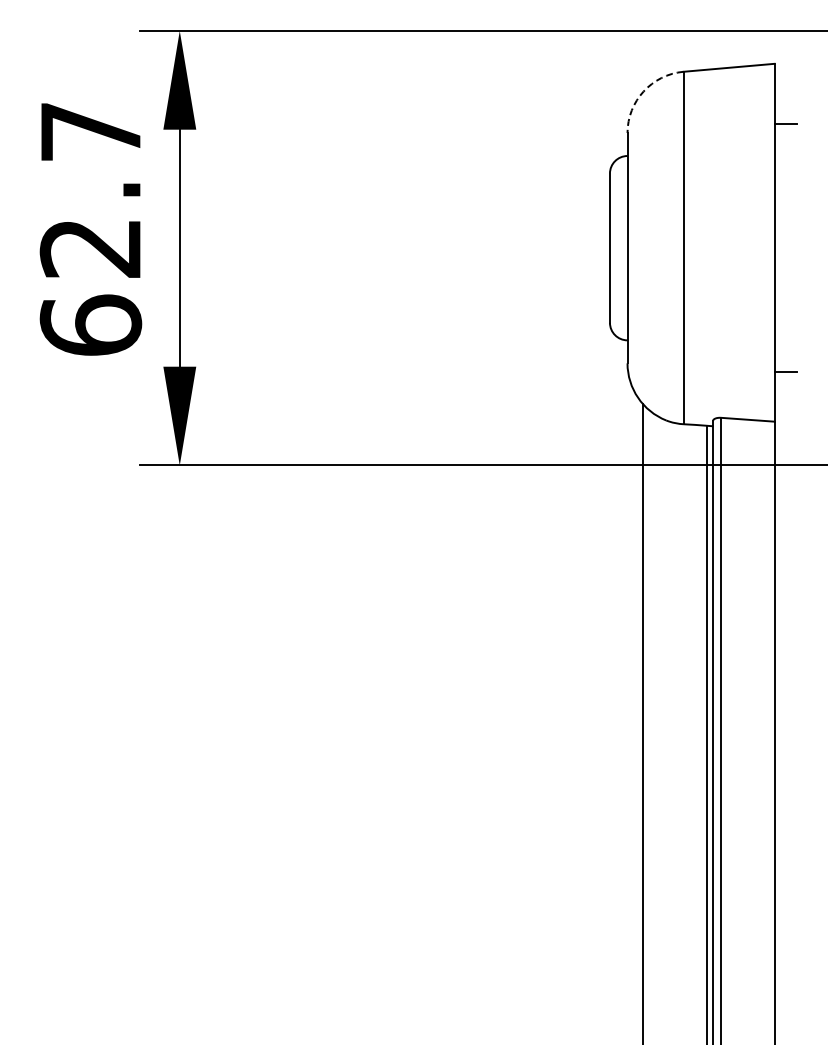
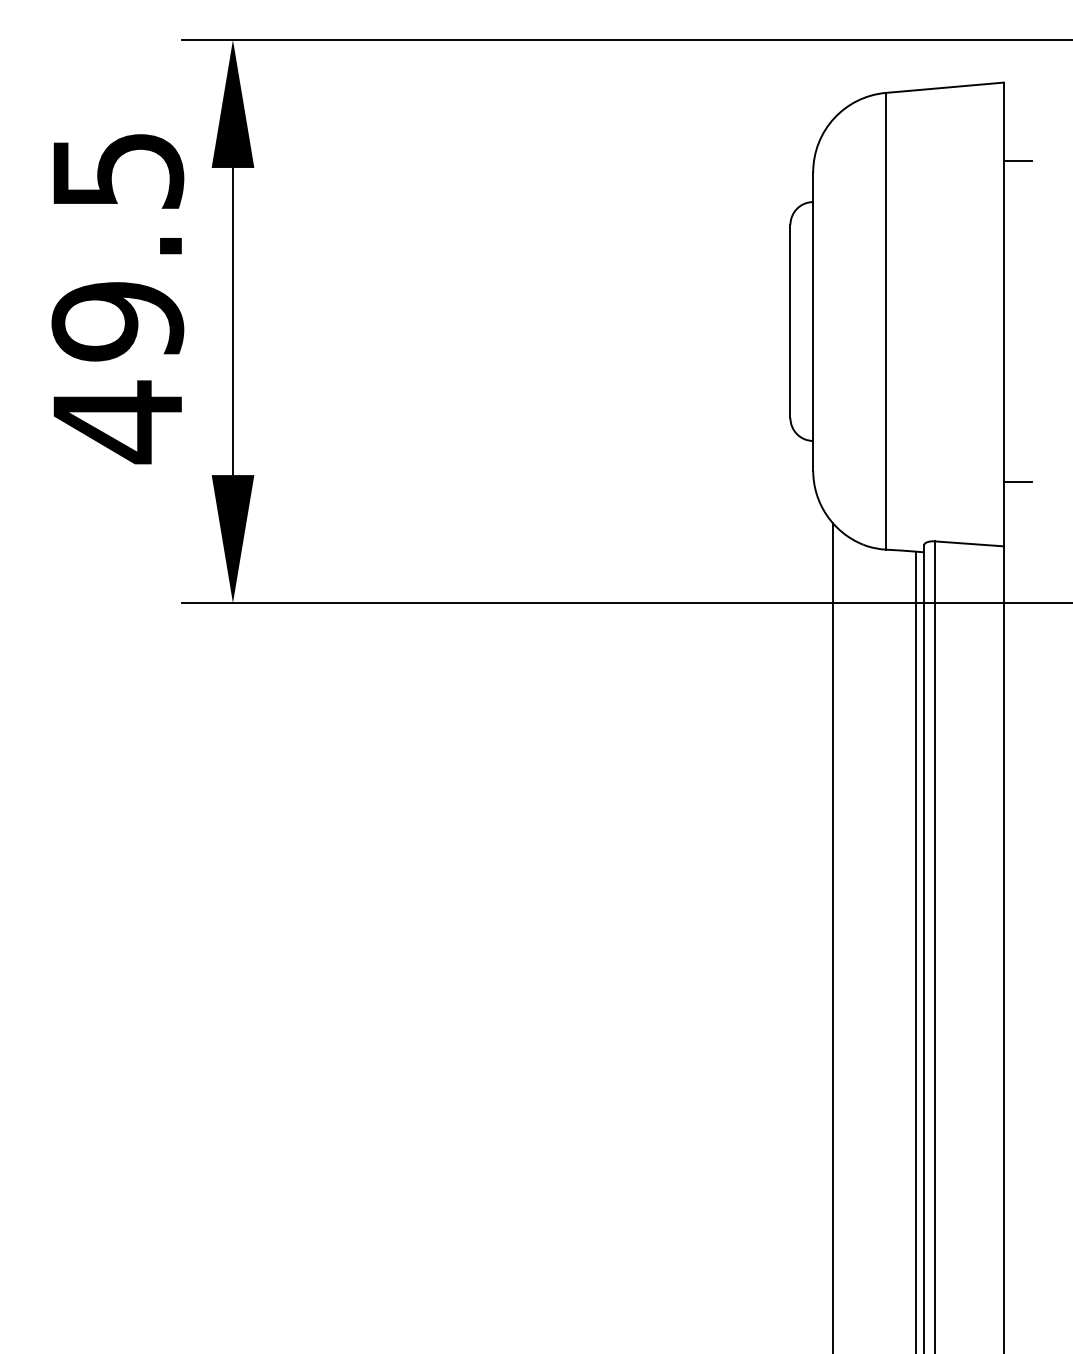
arc: (643, 91) -> (833, 118), dashed -> solid
text: (90, 230) -> (117, 298), 62.7 -> 49.5

